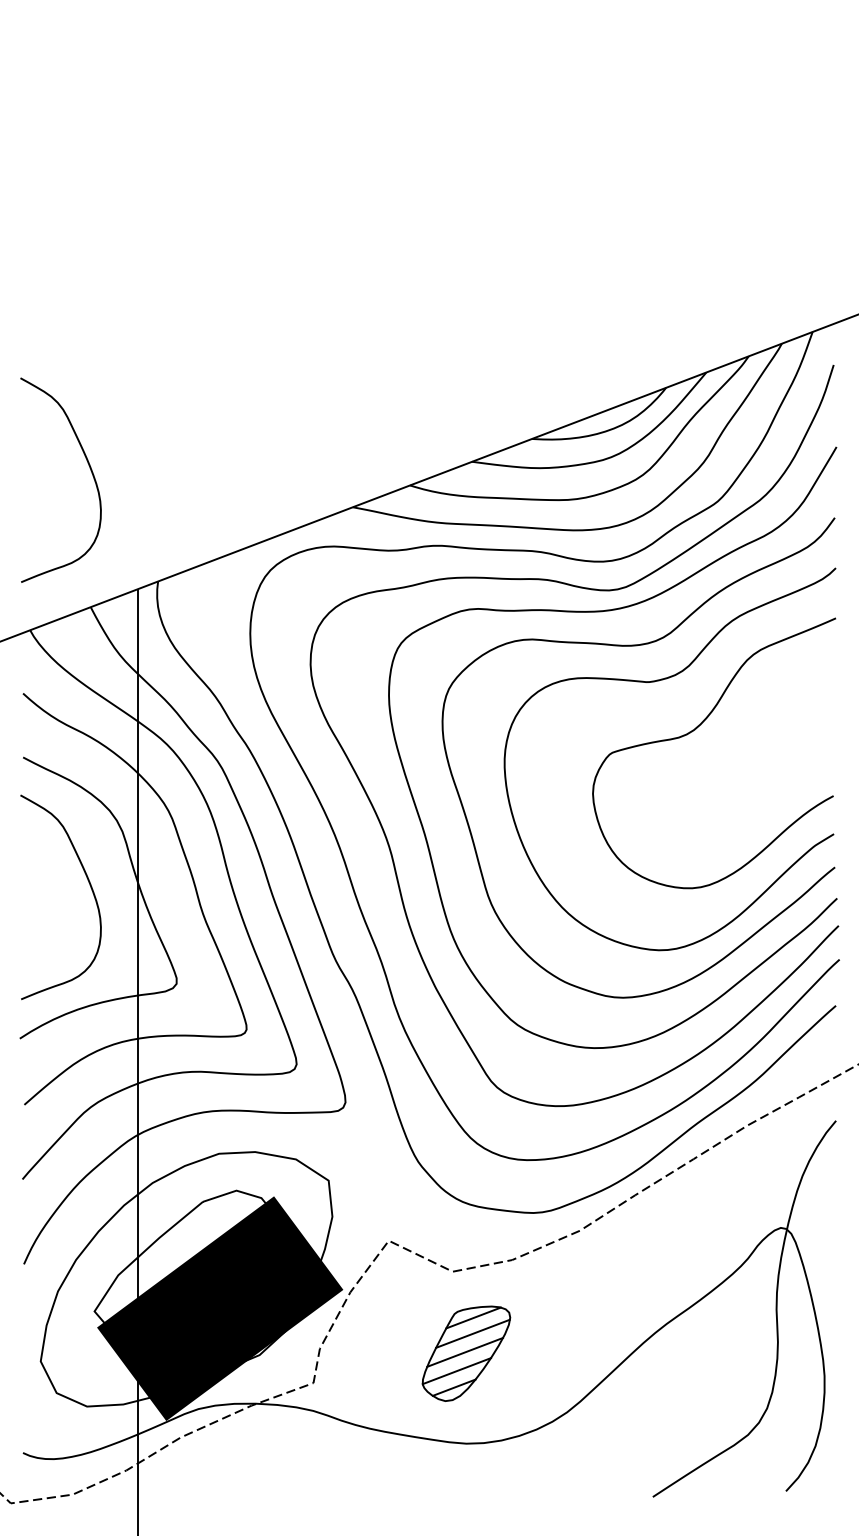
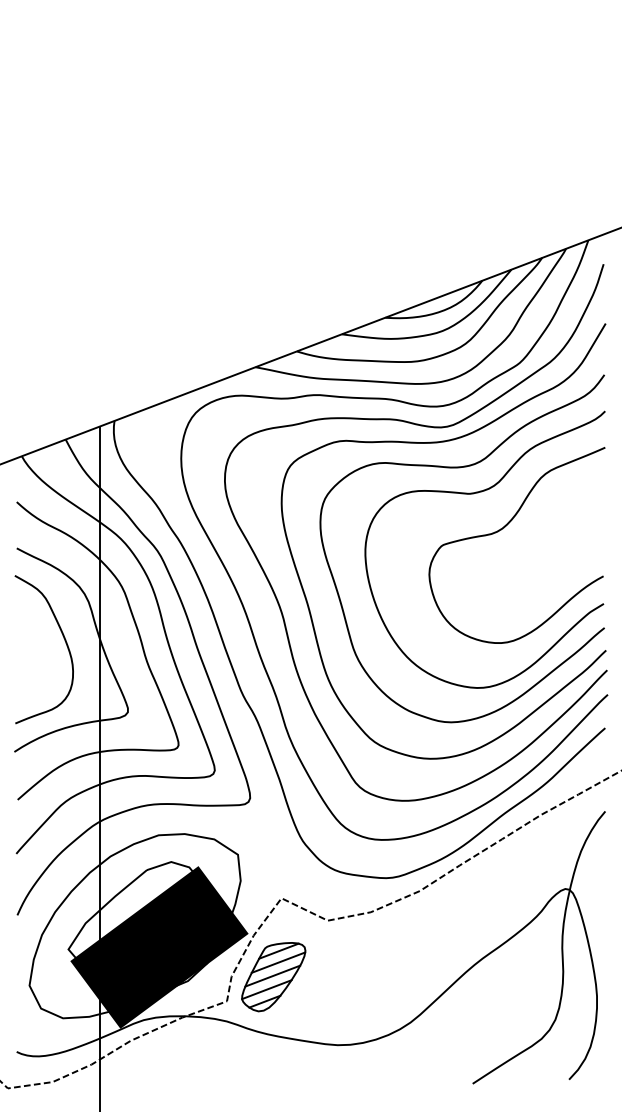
curve: (90, 471) -> (65, 341), removed
part: (466, 1354) -> (273, 977), moved

